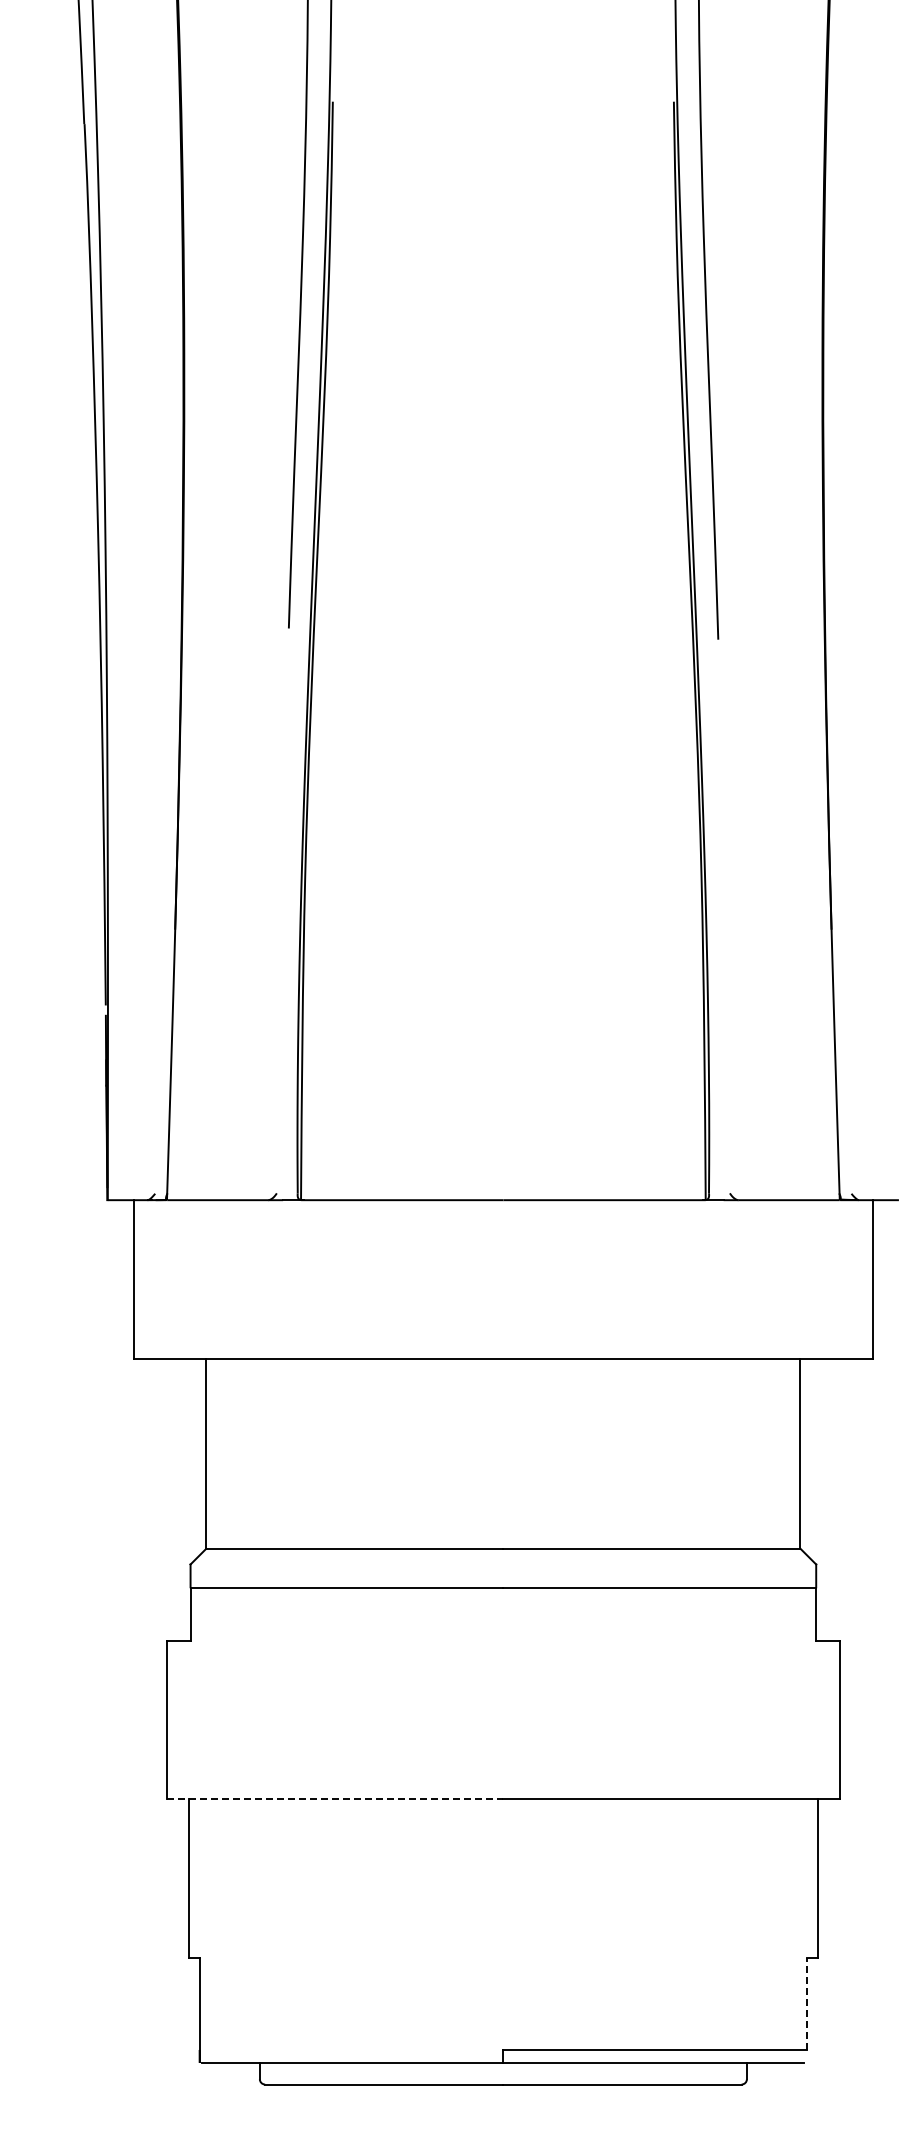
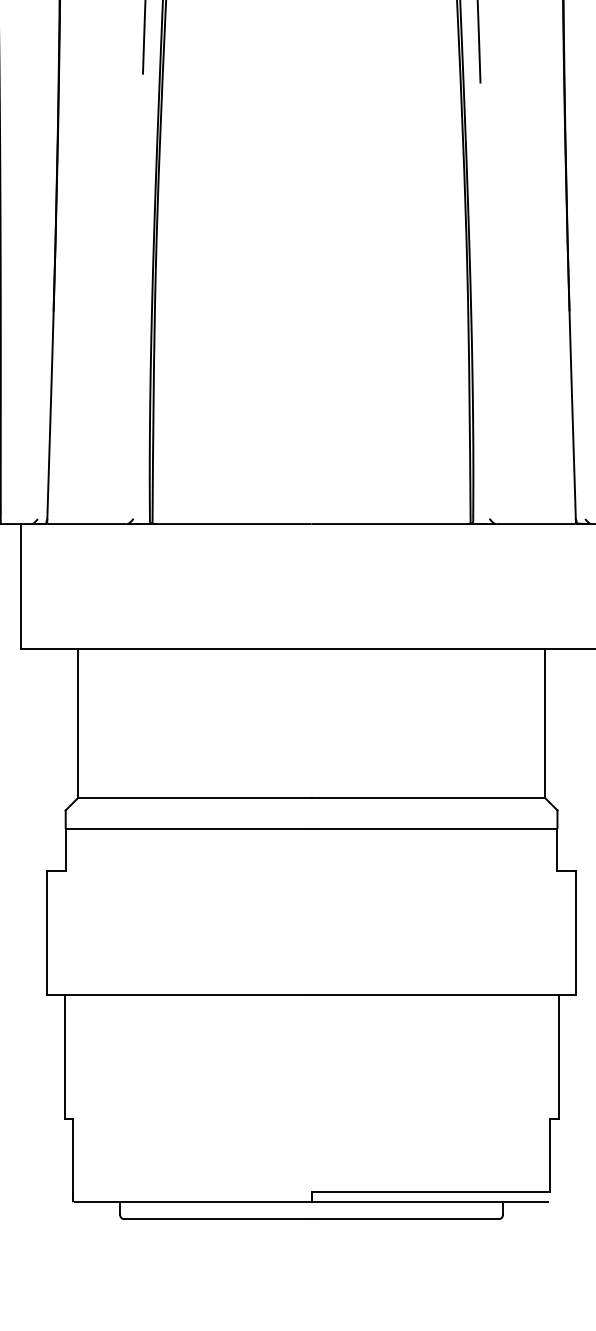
line: (335, 1799) -> (179, 995), dashed -> solid
line: (806, 2003) -> (549, 1155), dashed -> solid

